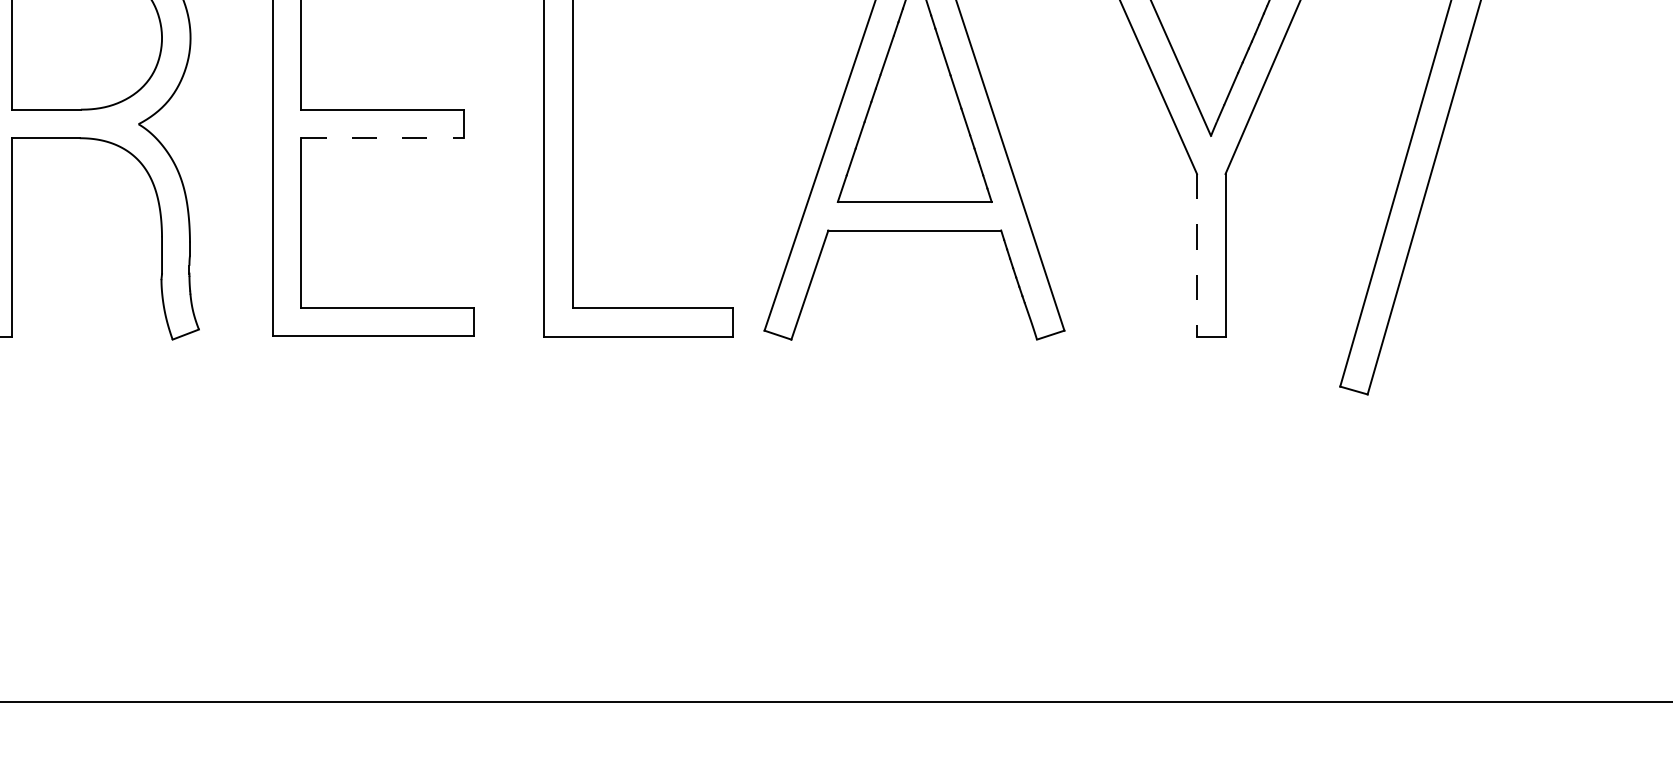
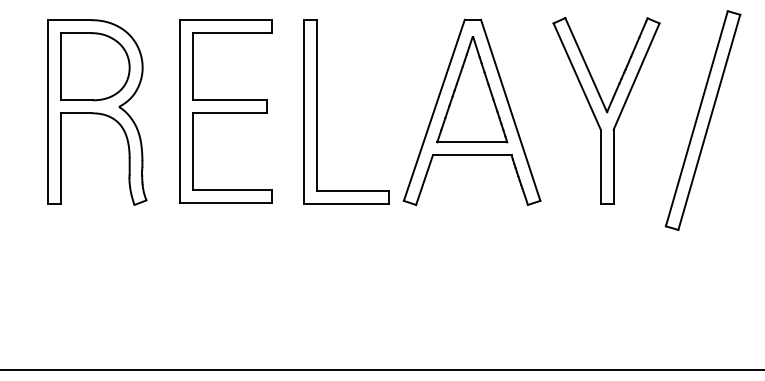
line: (383, 138) -> (230, 113), dashed -> solid
line: (1196, 257) -> (600, 167), dashed -> solid

